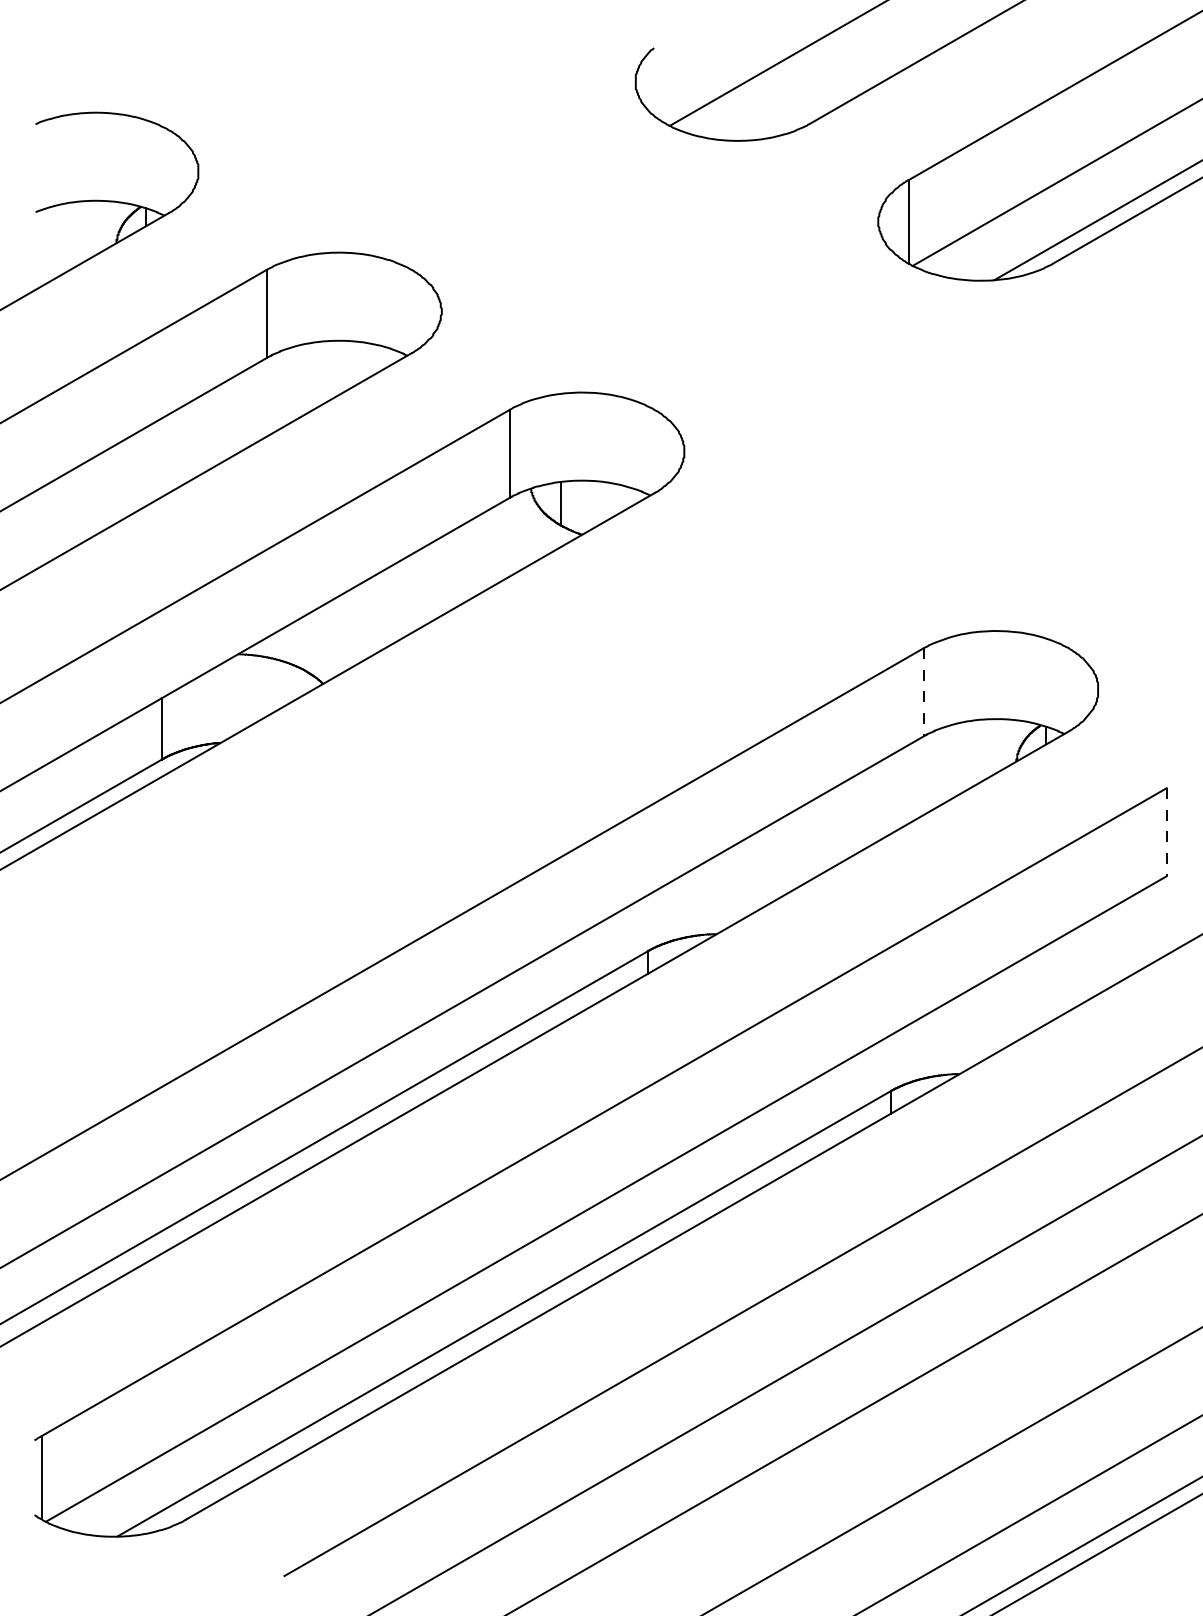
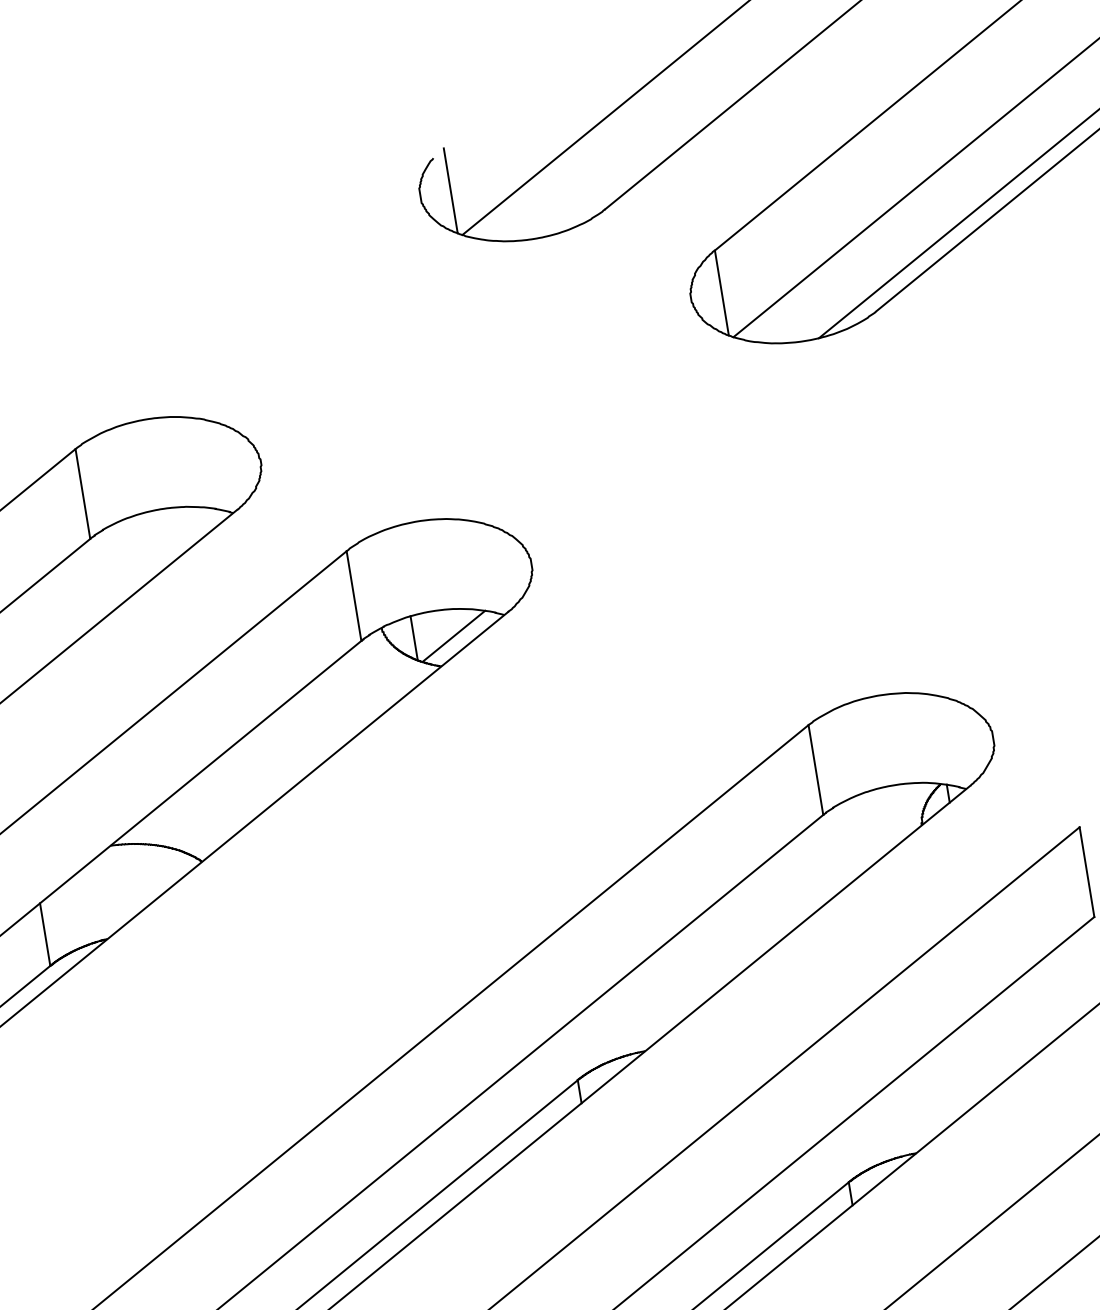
line: (665, 81) -> (450, 190), added
line: (598, 507) -> (453, 635), added
line: (923, 692) -> (815, 770), dashed -> solid
line: (1166, 832) -> (1086, 872), dashed -> solid

